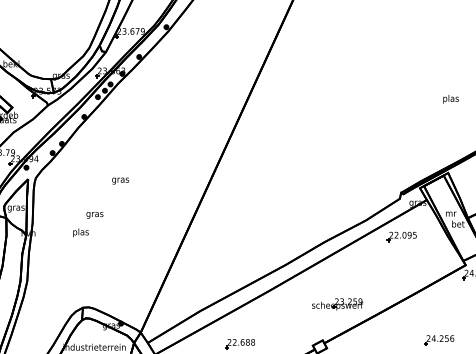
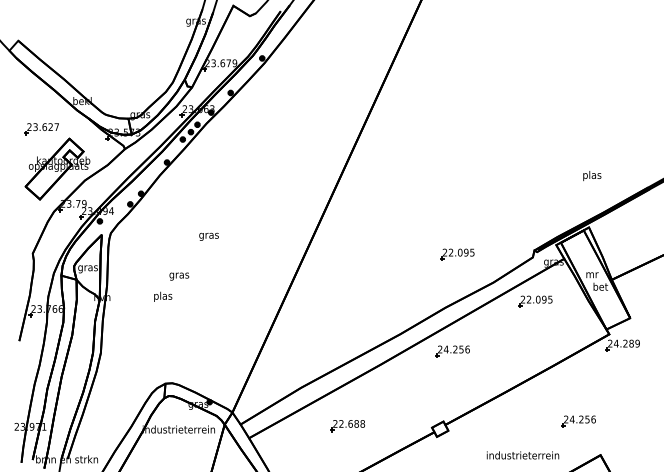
text: (451, 99) -> (592, 176), moved
part: (334, 196) -> (457, 254), added
part: (330, 279) -> (452, 351), added
part: (337, 304) -> (460, 379), removed

